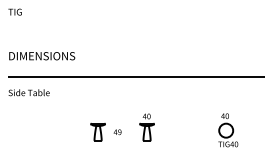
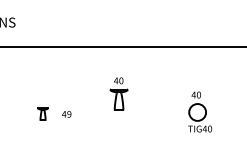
part: (146, 127) -> (118, 94), moved
part: (97, 131) -> (42, 113), size x0.6

